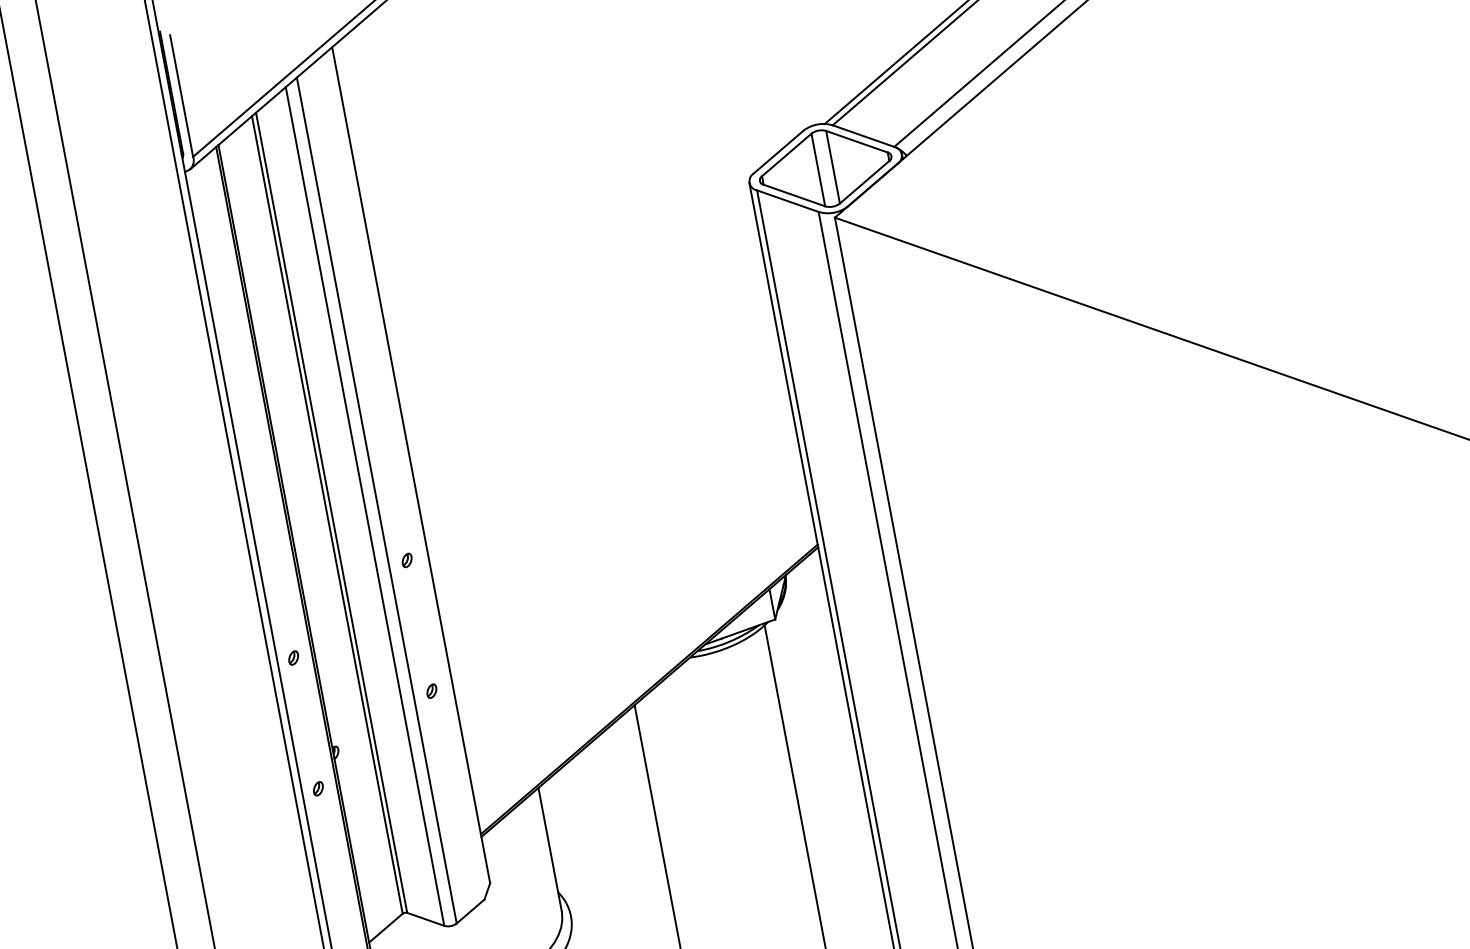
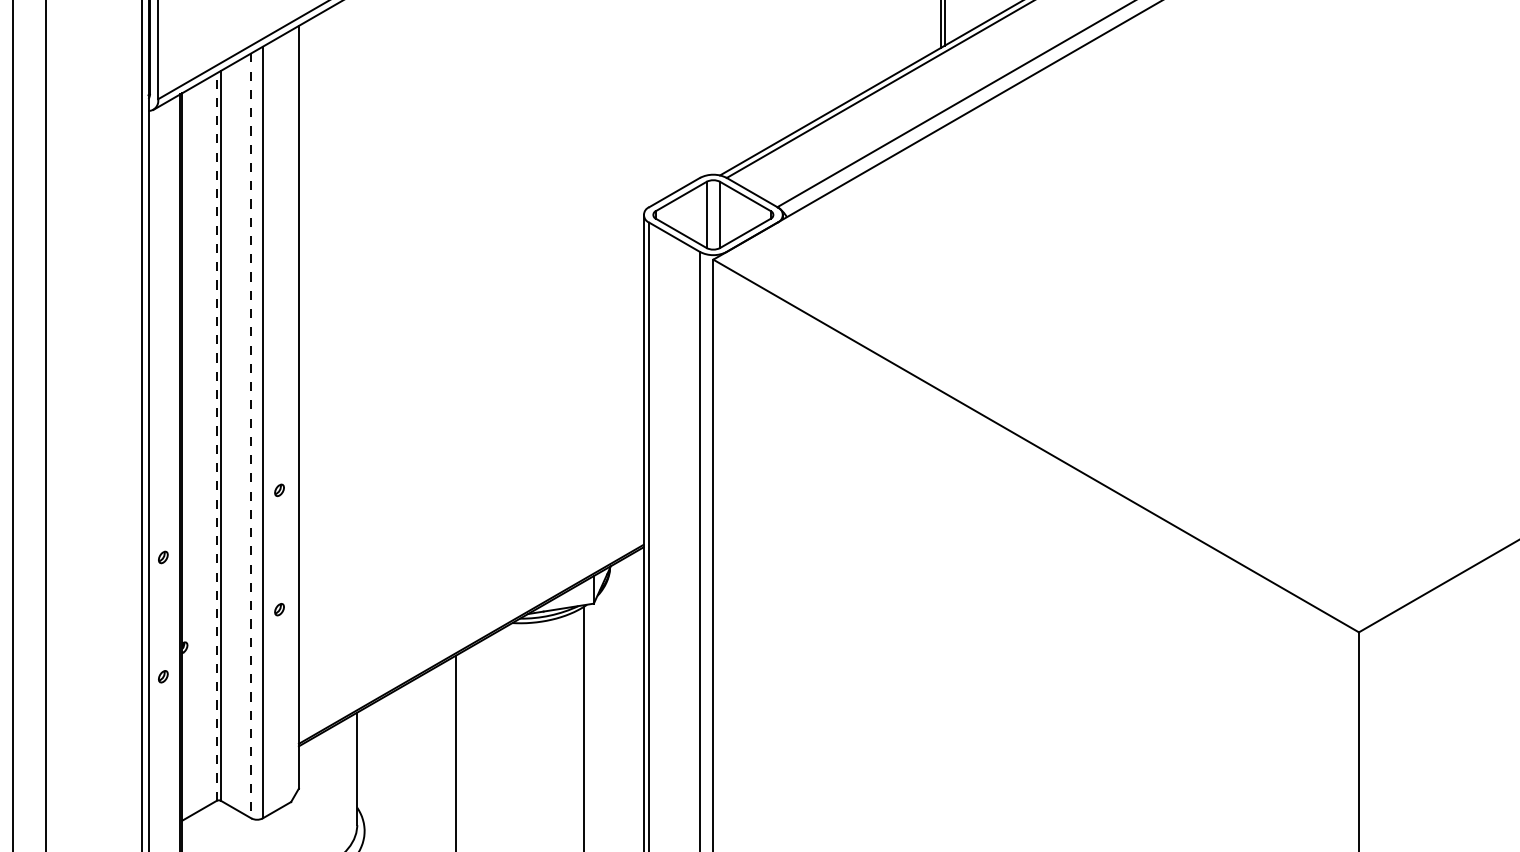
line: (365, 506) -> (251, 435), solid -> dashed
line: (327, 515) -> (216, 437), solid -> dashed

